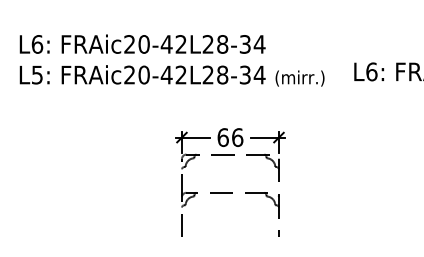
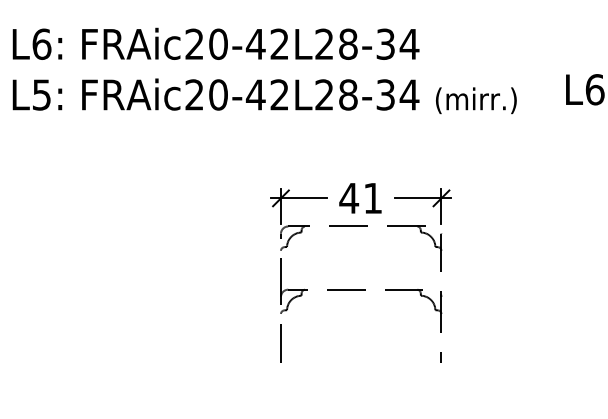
text: (230, 137) -> (361, 198), 66 -> 41

